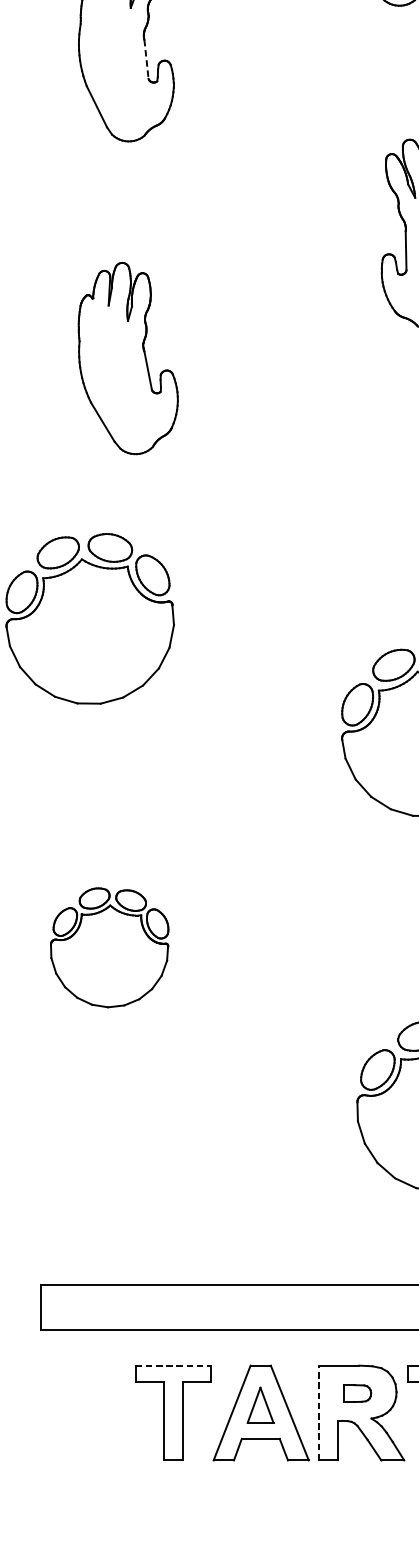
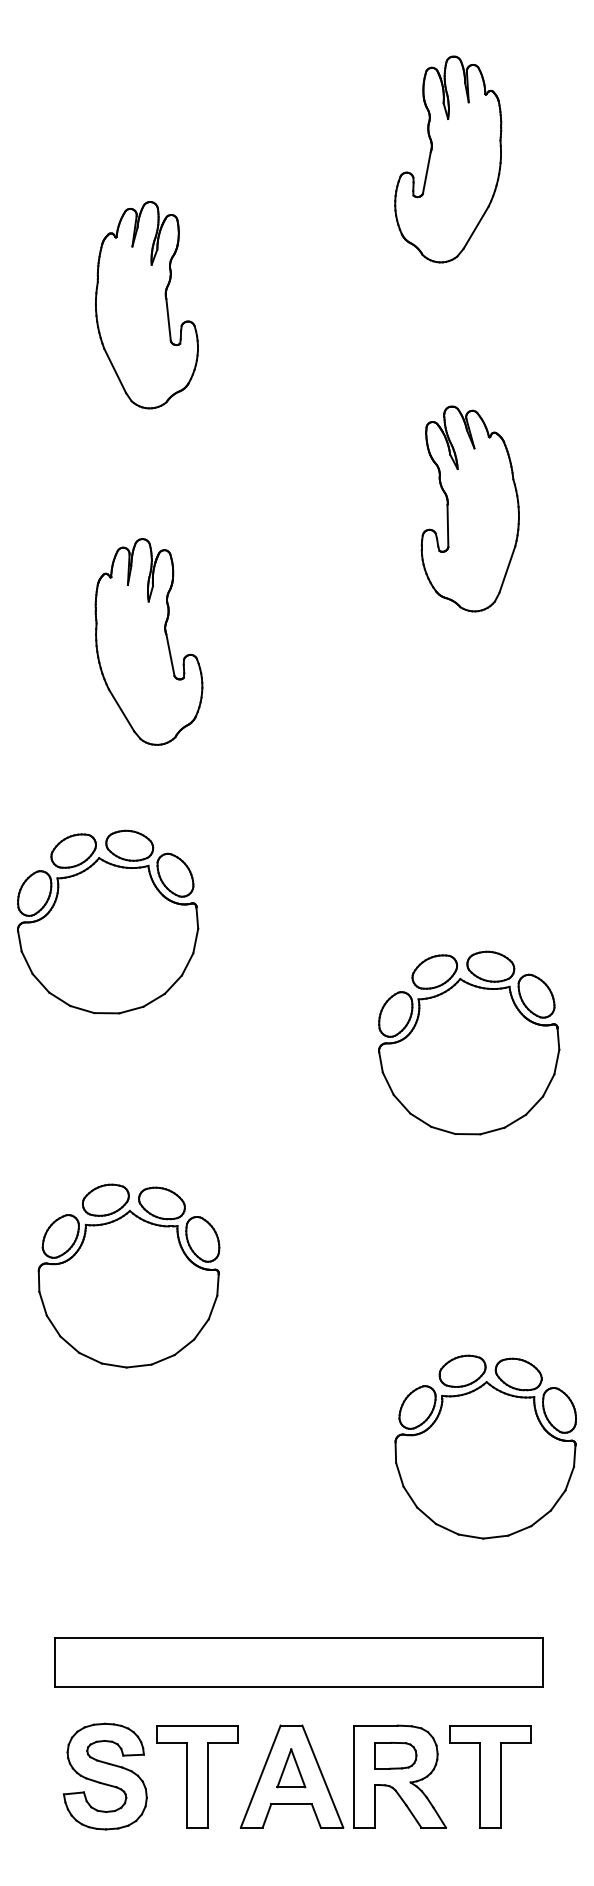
line: (146, 59) -> (168, 320), dashed -> solid
part: (109, 947) -> (128, 1275), size x1.43
line: (173, 1365) -> (197, 1725), dashed -> solid
part: (357, 1393) -> (395, 1755), size x1.43
part: (86, 1412) -> (104, 1776), added
line: (319, 1412) -> (354, 1776), dashed -> solid

